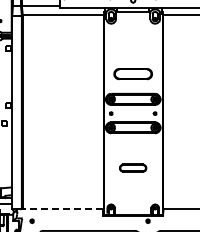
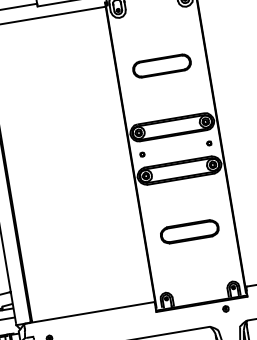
part: (132, 74) -> (161, 66), moved
part: (132, 168) -> (188, 232), size x1.43
line: (61, 209) -> (91, 313), dashed -> solid

